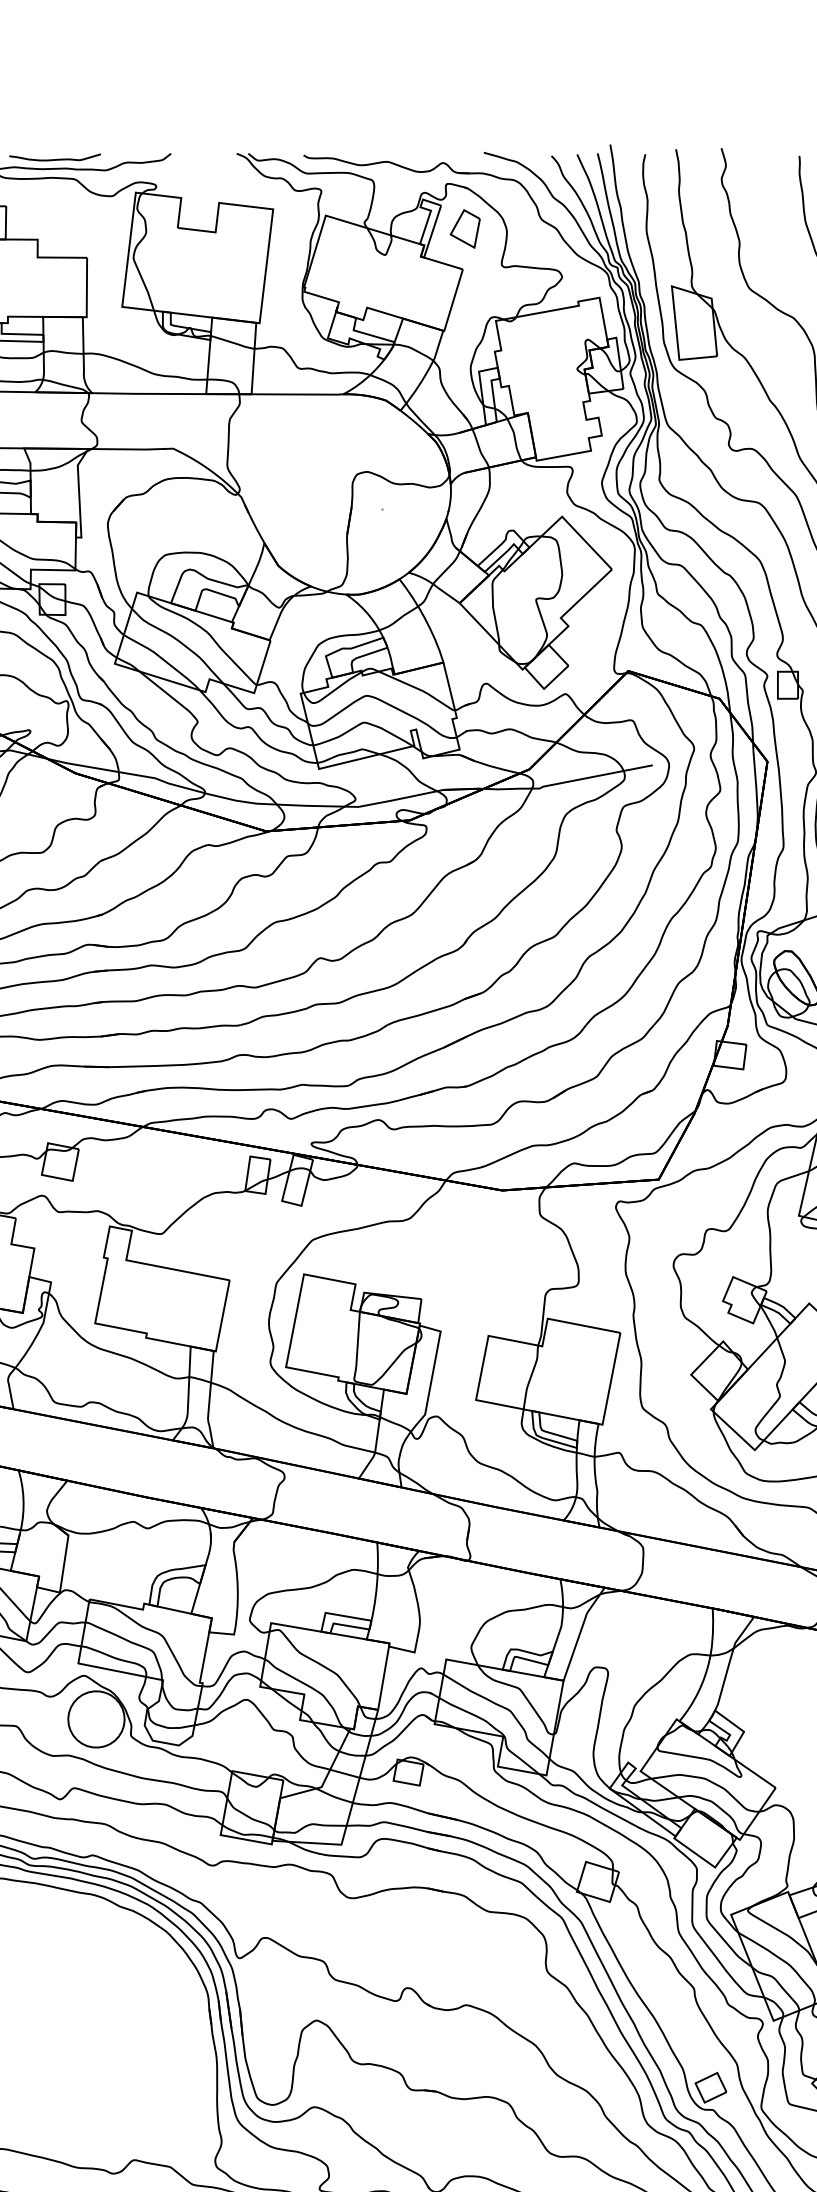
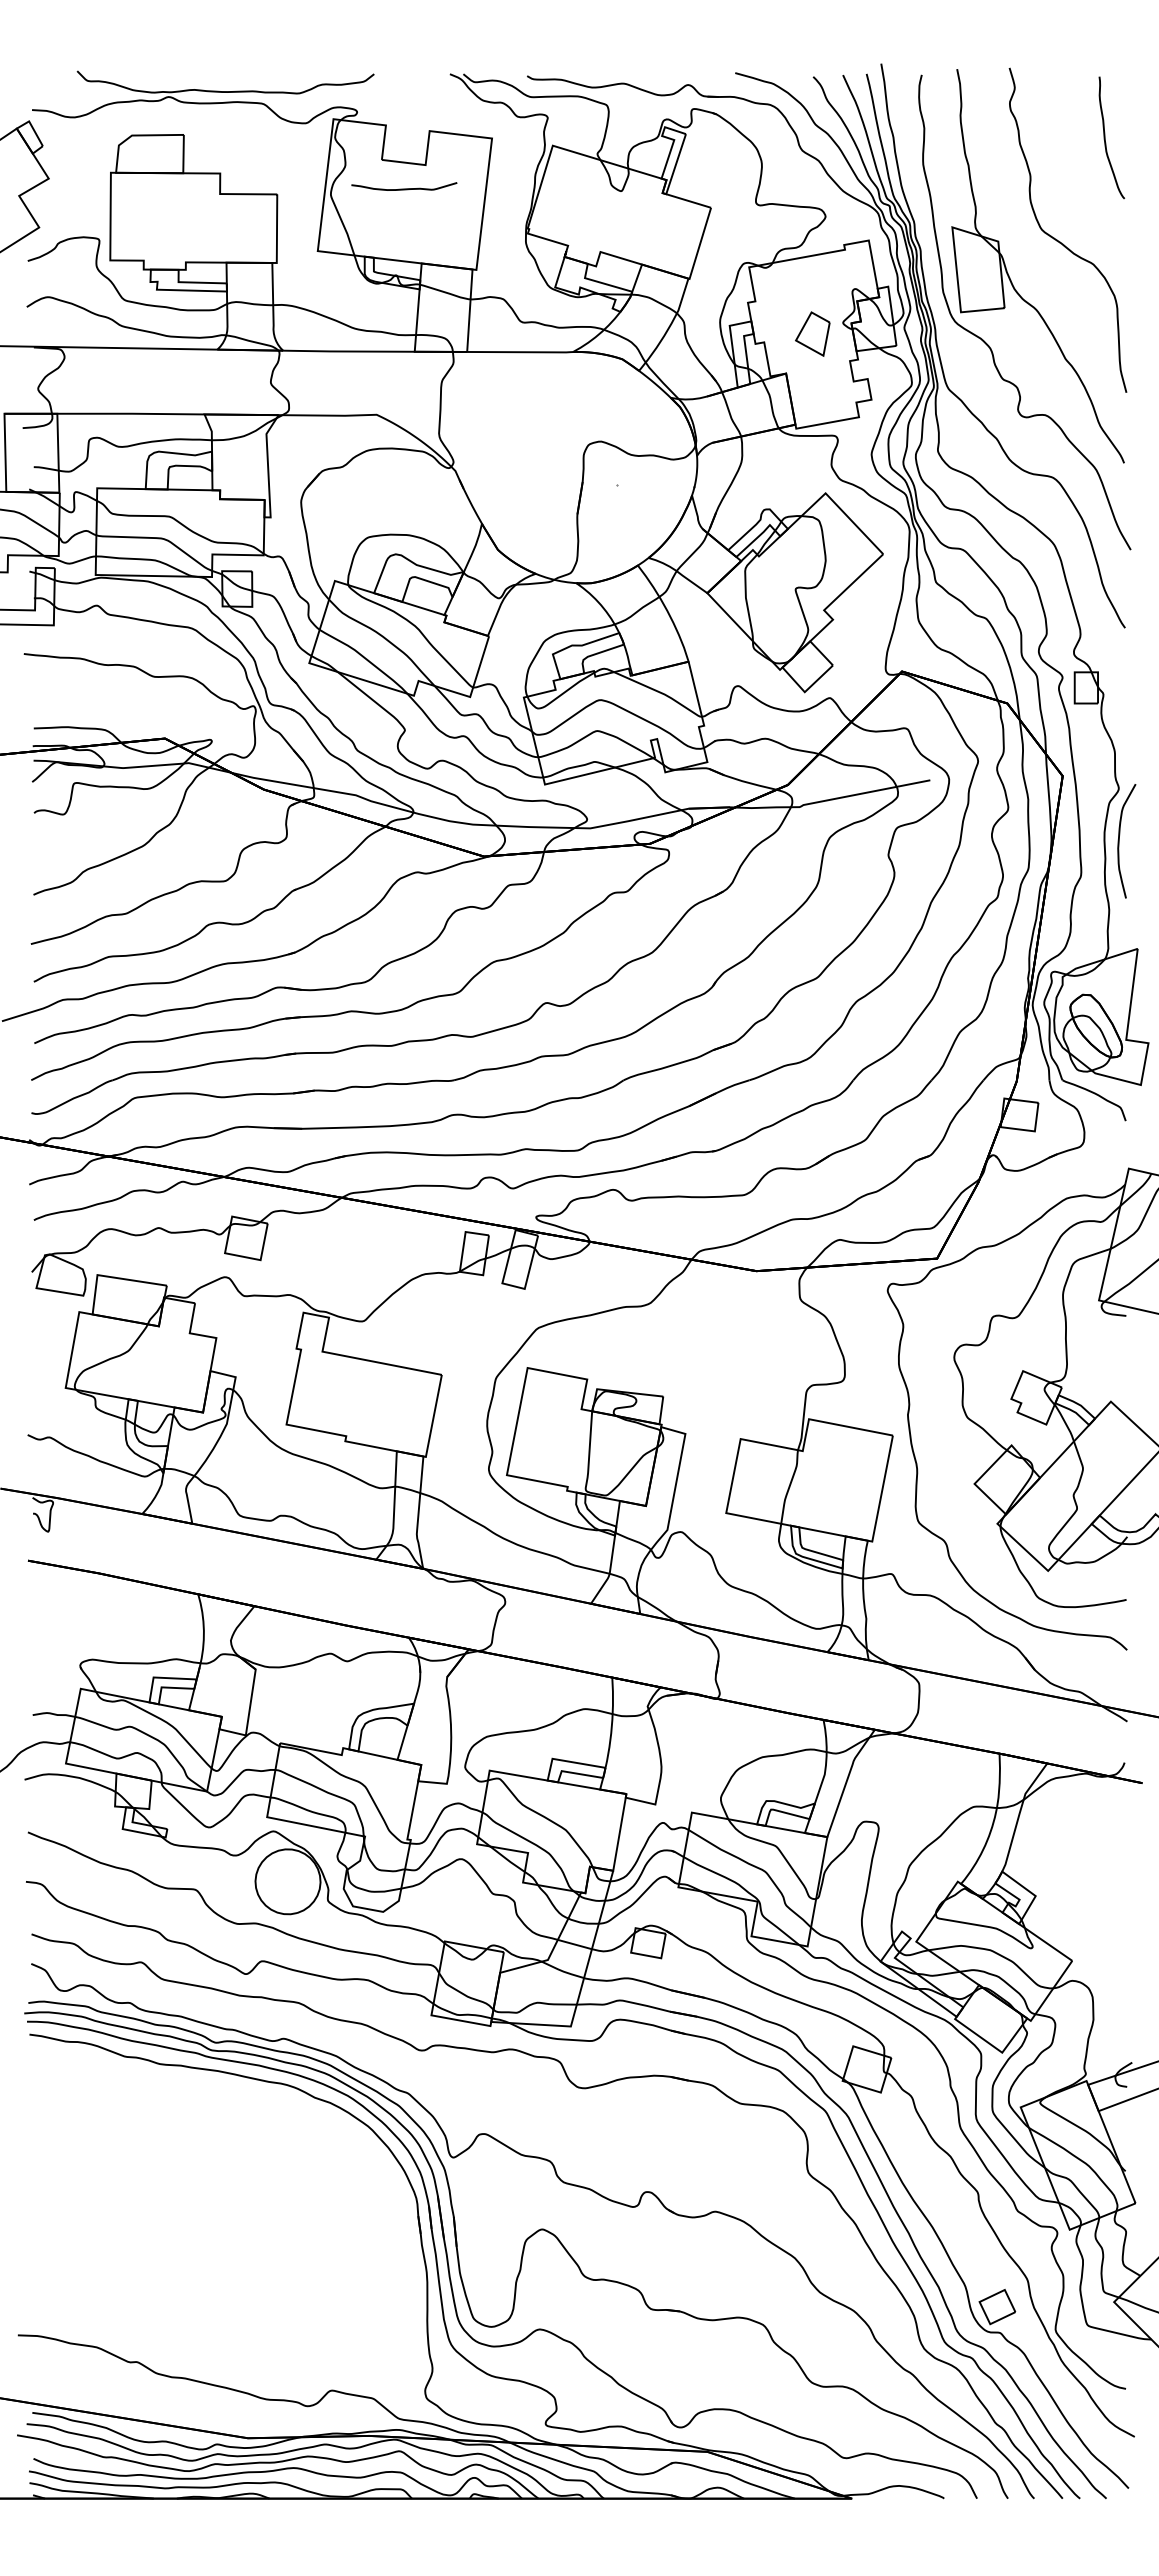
curve: (55, 159) -> (404, 188), moved
part: (465, 228) -> (812, 333), moved

